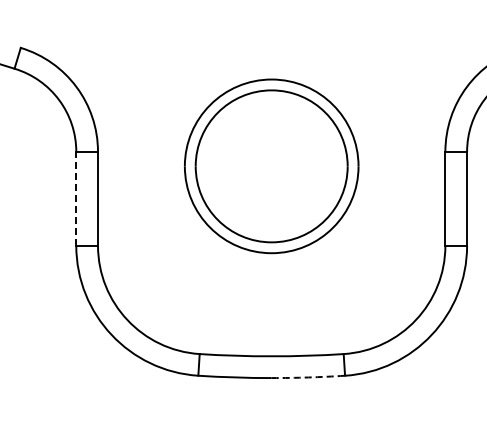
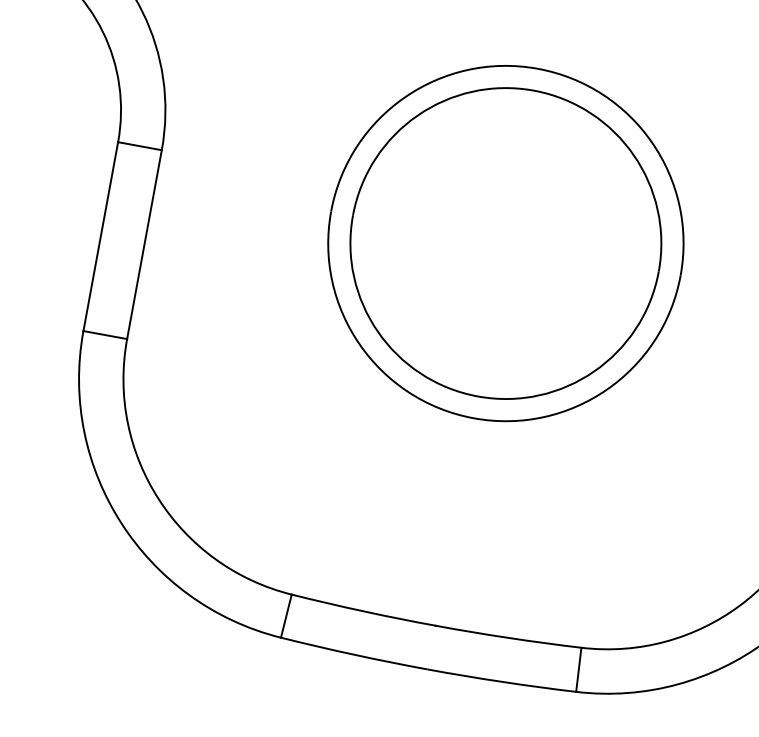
line: (76, 198) -> (101, 236), dashed -> solid
arc: (308, 377) -> (501, 681), dashed -> solid

